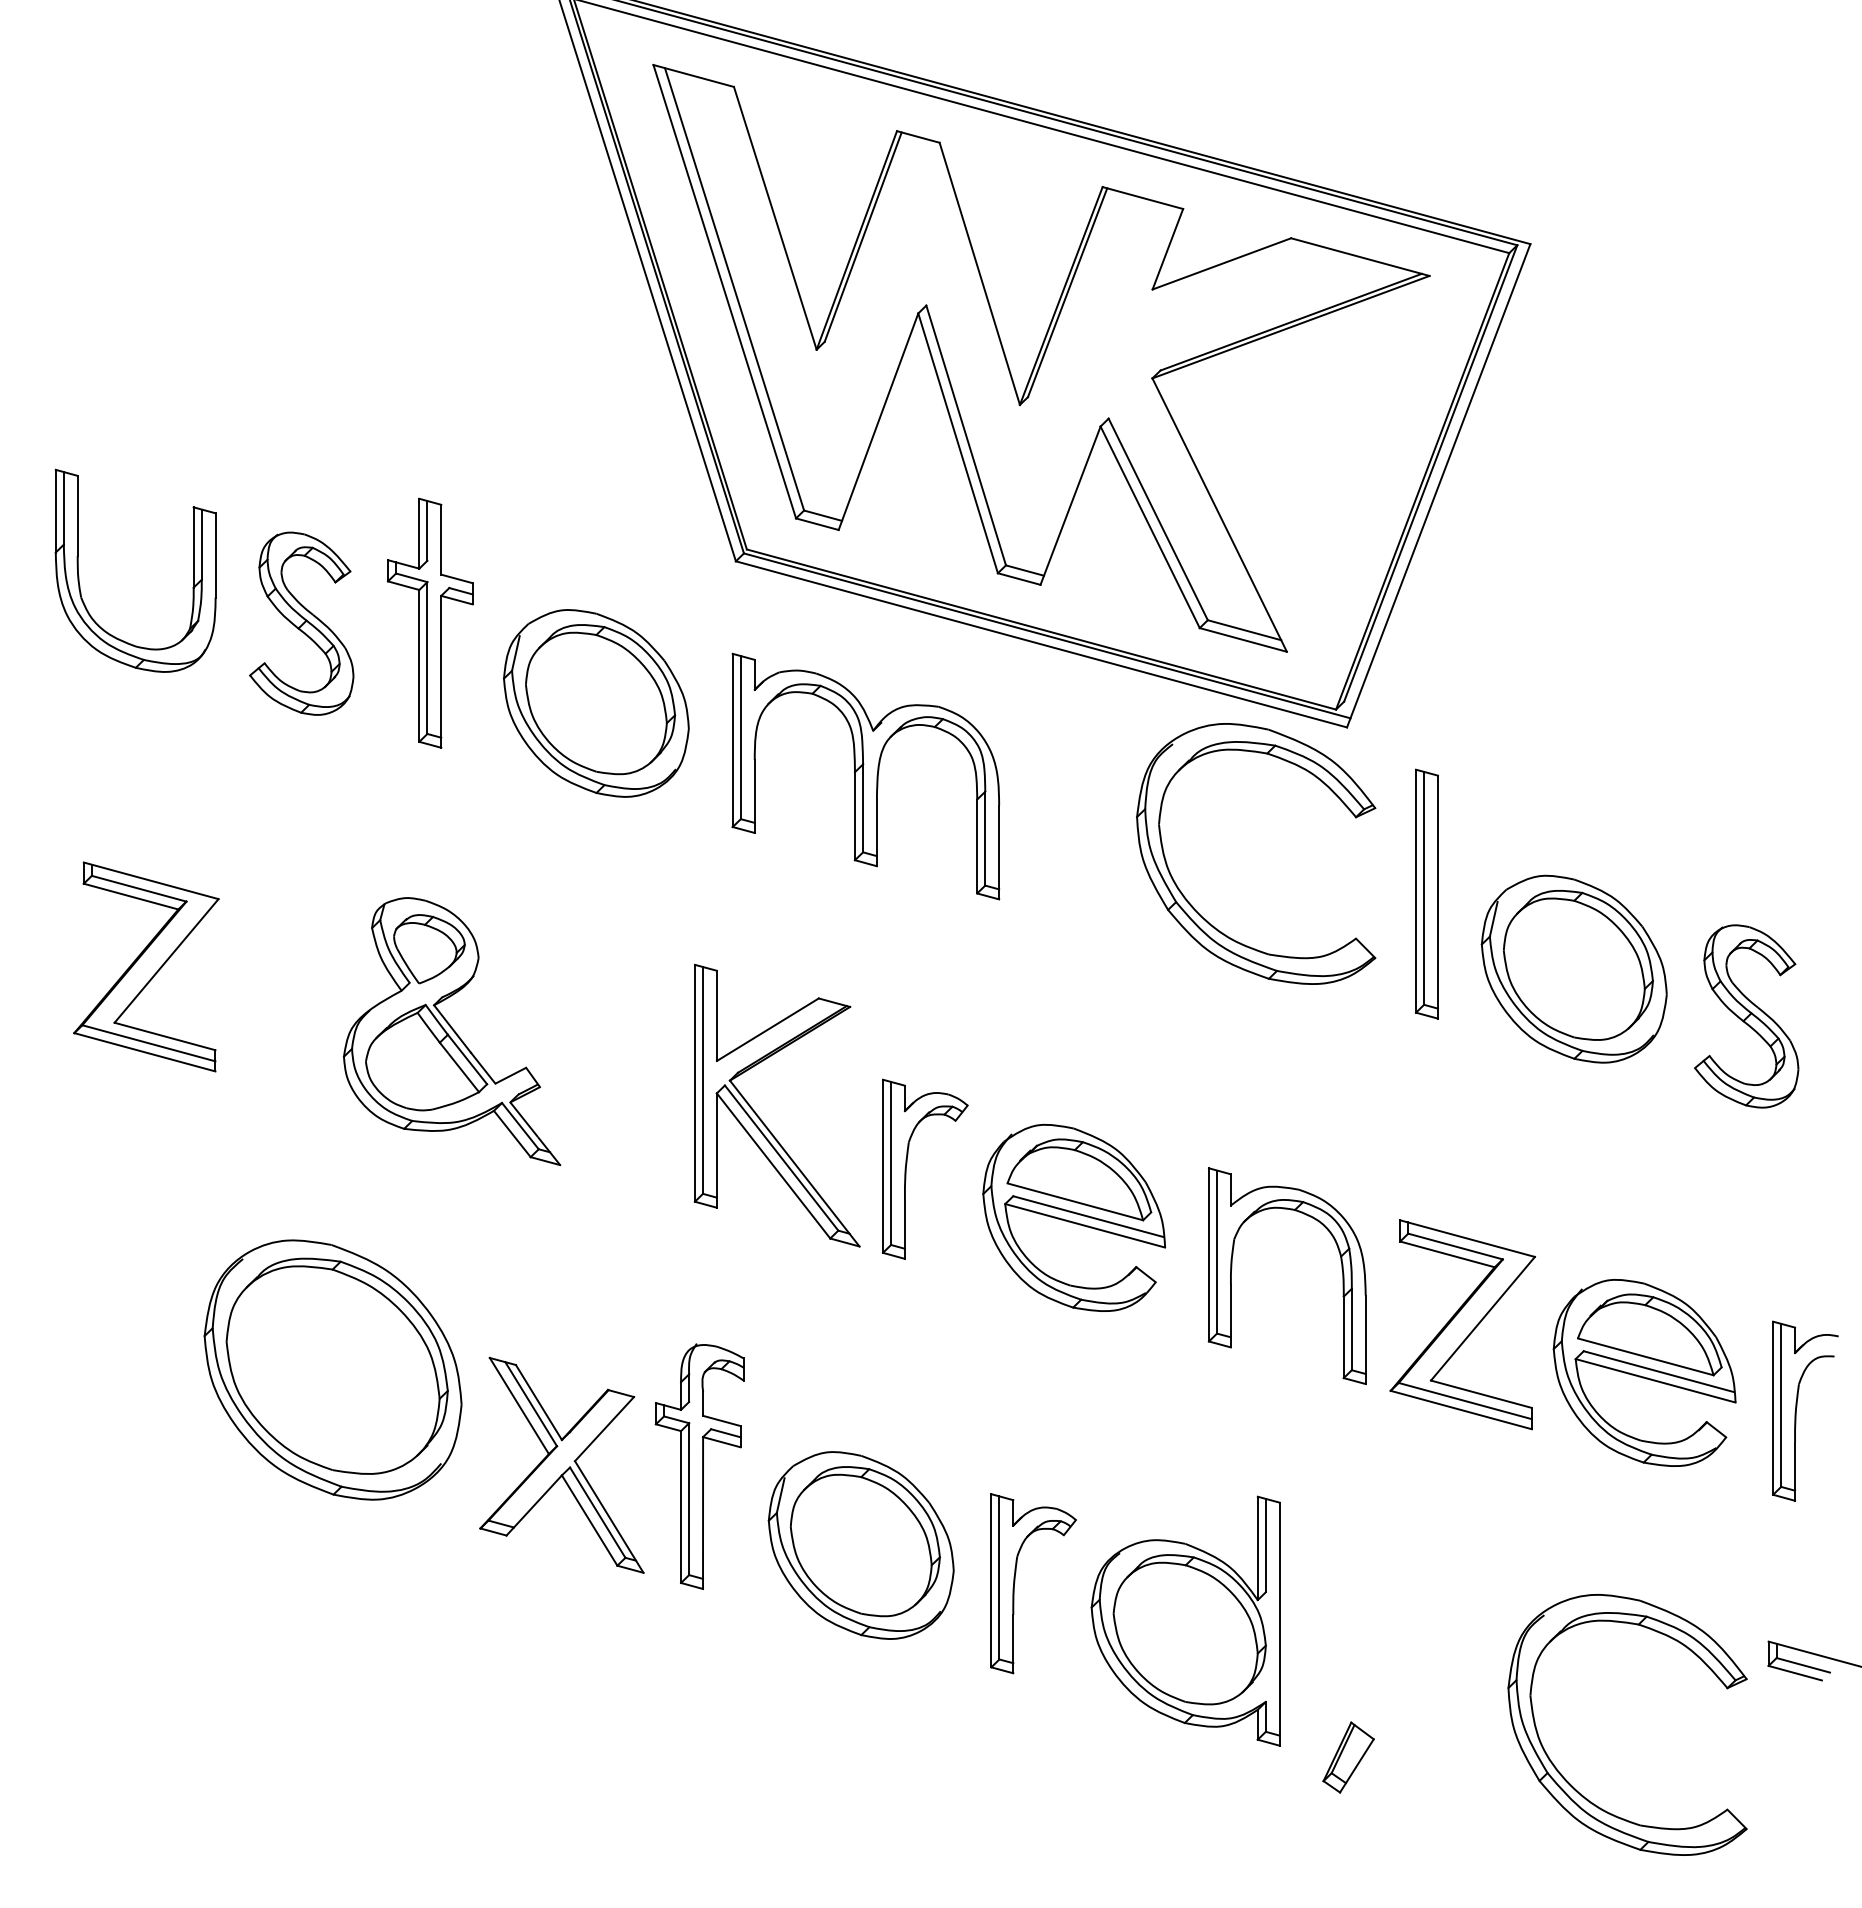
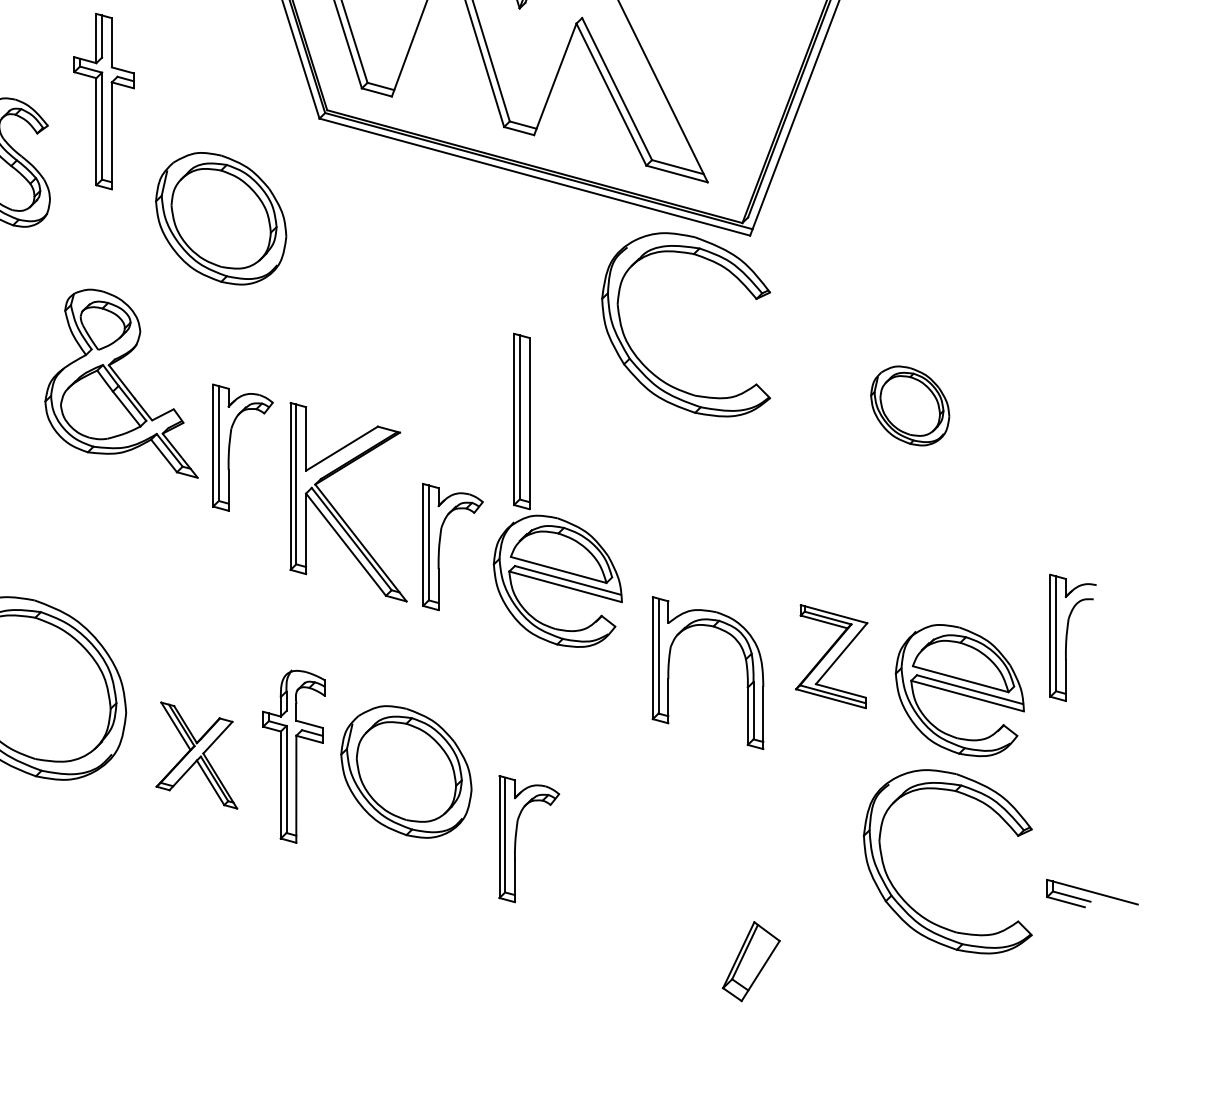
part: (429, 622) -> (103, 101), moved
part: (865, 776) -> (410, 270), removed
part: (1426, 893) -> (521, 421), moved
part: (1573, 968) -> (909, 405), size x0.6
part: (1746, 1016) -> (1031, 439), removed
part: (609, 1023) -> (230, 444), added
part: (451, 1031) -> (121, 383), moved
part: (1232, 1268) -> (669, 667), moved
part: (1462, 1324) -> (831, 656), size x0.7
part: (1797, 1407) -> (1067, 635), moved
part: (561, 1464) -> (196, 755), size x0.7
part: (860, 1545) -> (405, 771), moved
part: (1185, 1620) -> (636, 865), removed
part: (1348, 1757) -> (751, 961), size x1.6
part: (1562, 1774) -> (902, 896), moved

